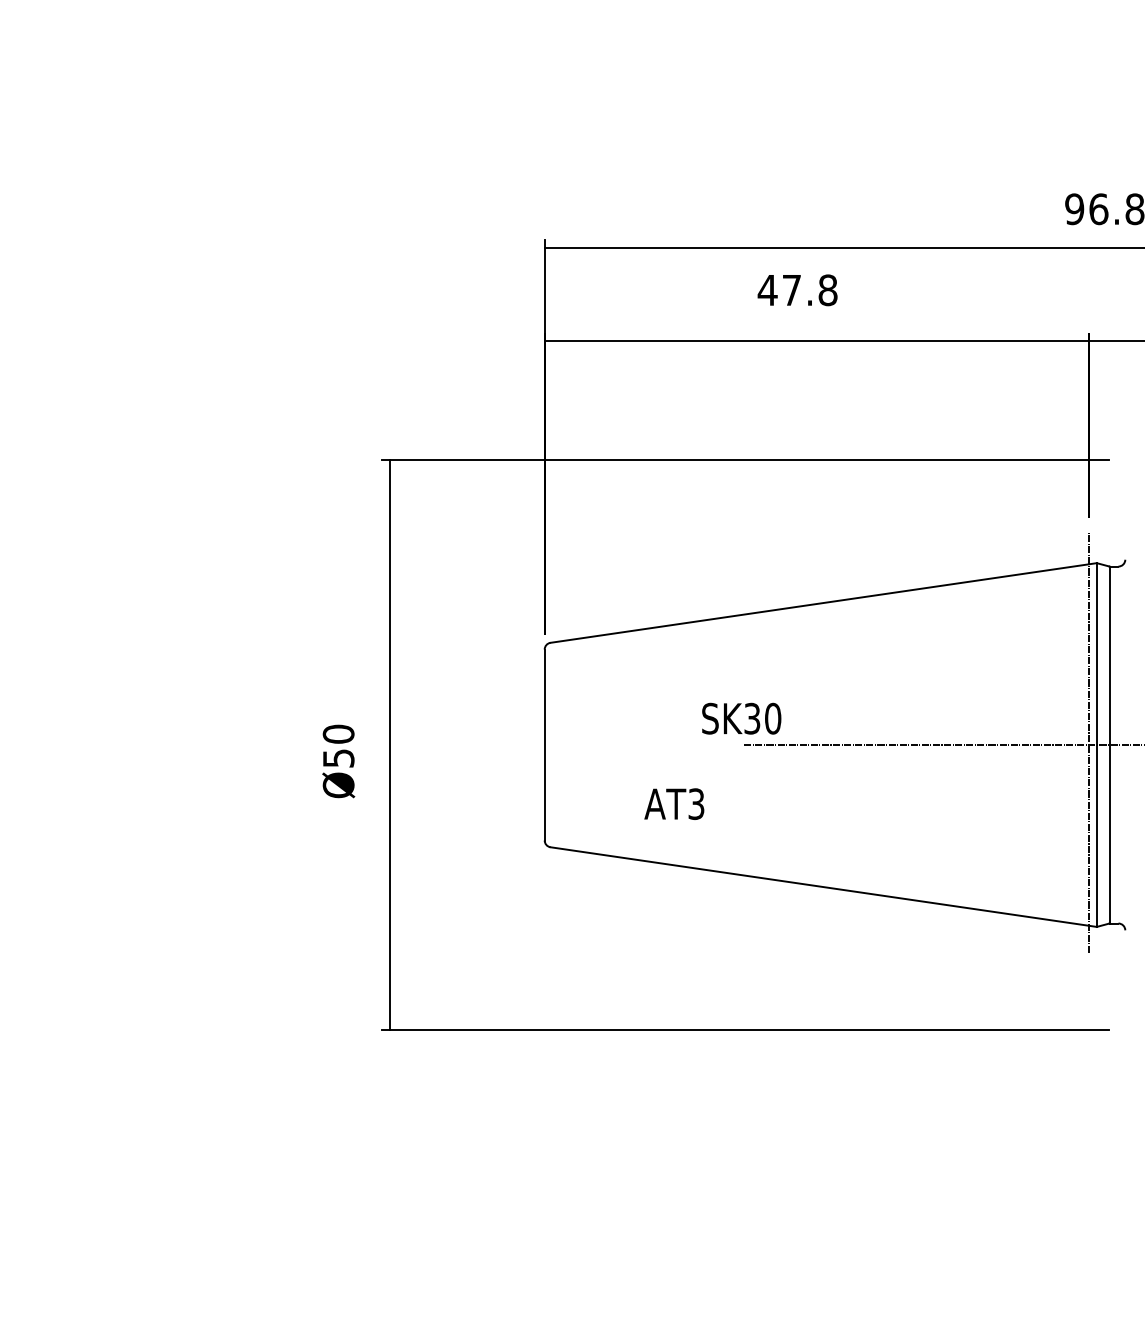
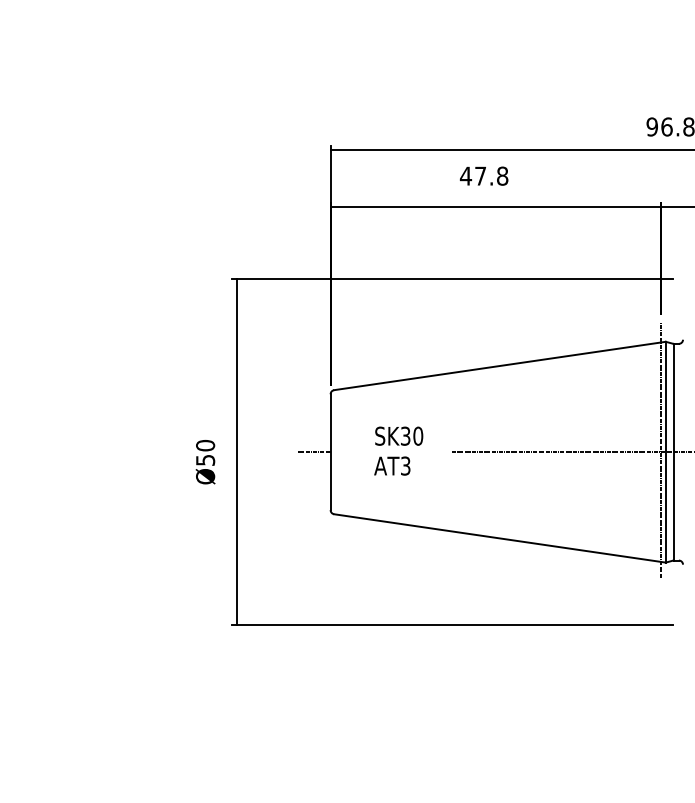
text: (742, 717) -> (399, 435), moved
line: (518, 745) -> (314, 452), added
text: (674, 803) -> (392, 465), moved

